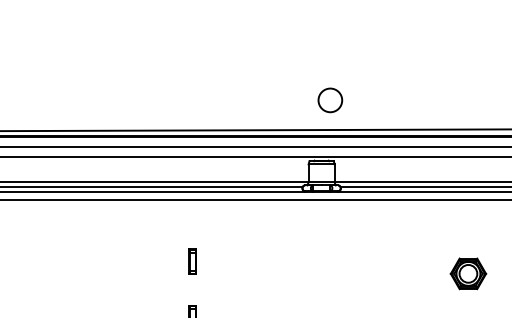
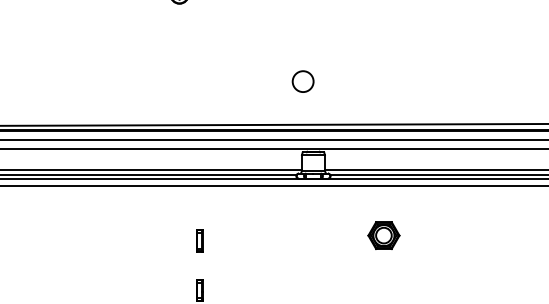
circle: (329, 100) -> (302, 81), moved
part: (467, 273) -> (383, 235), moved

